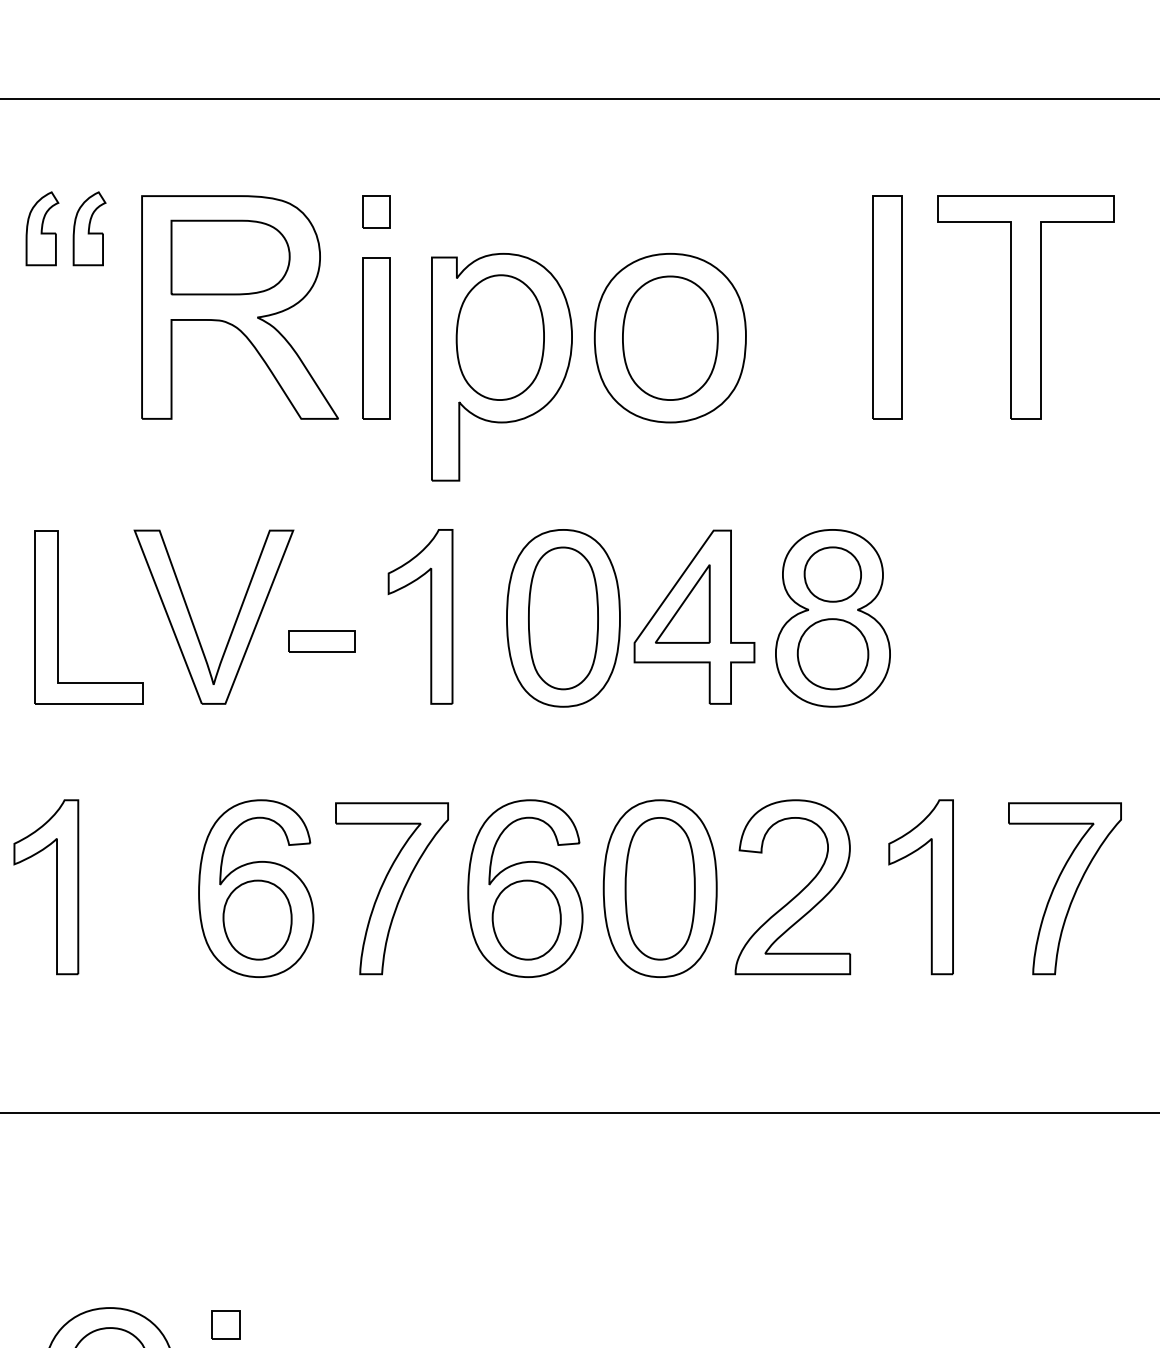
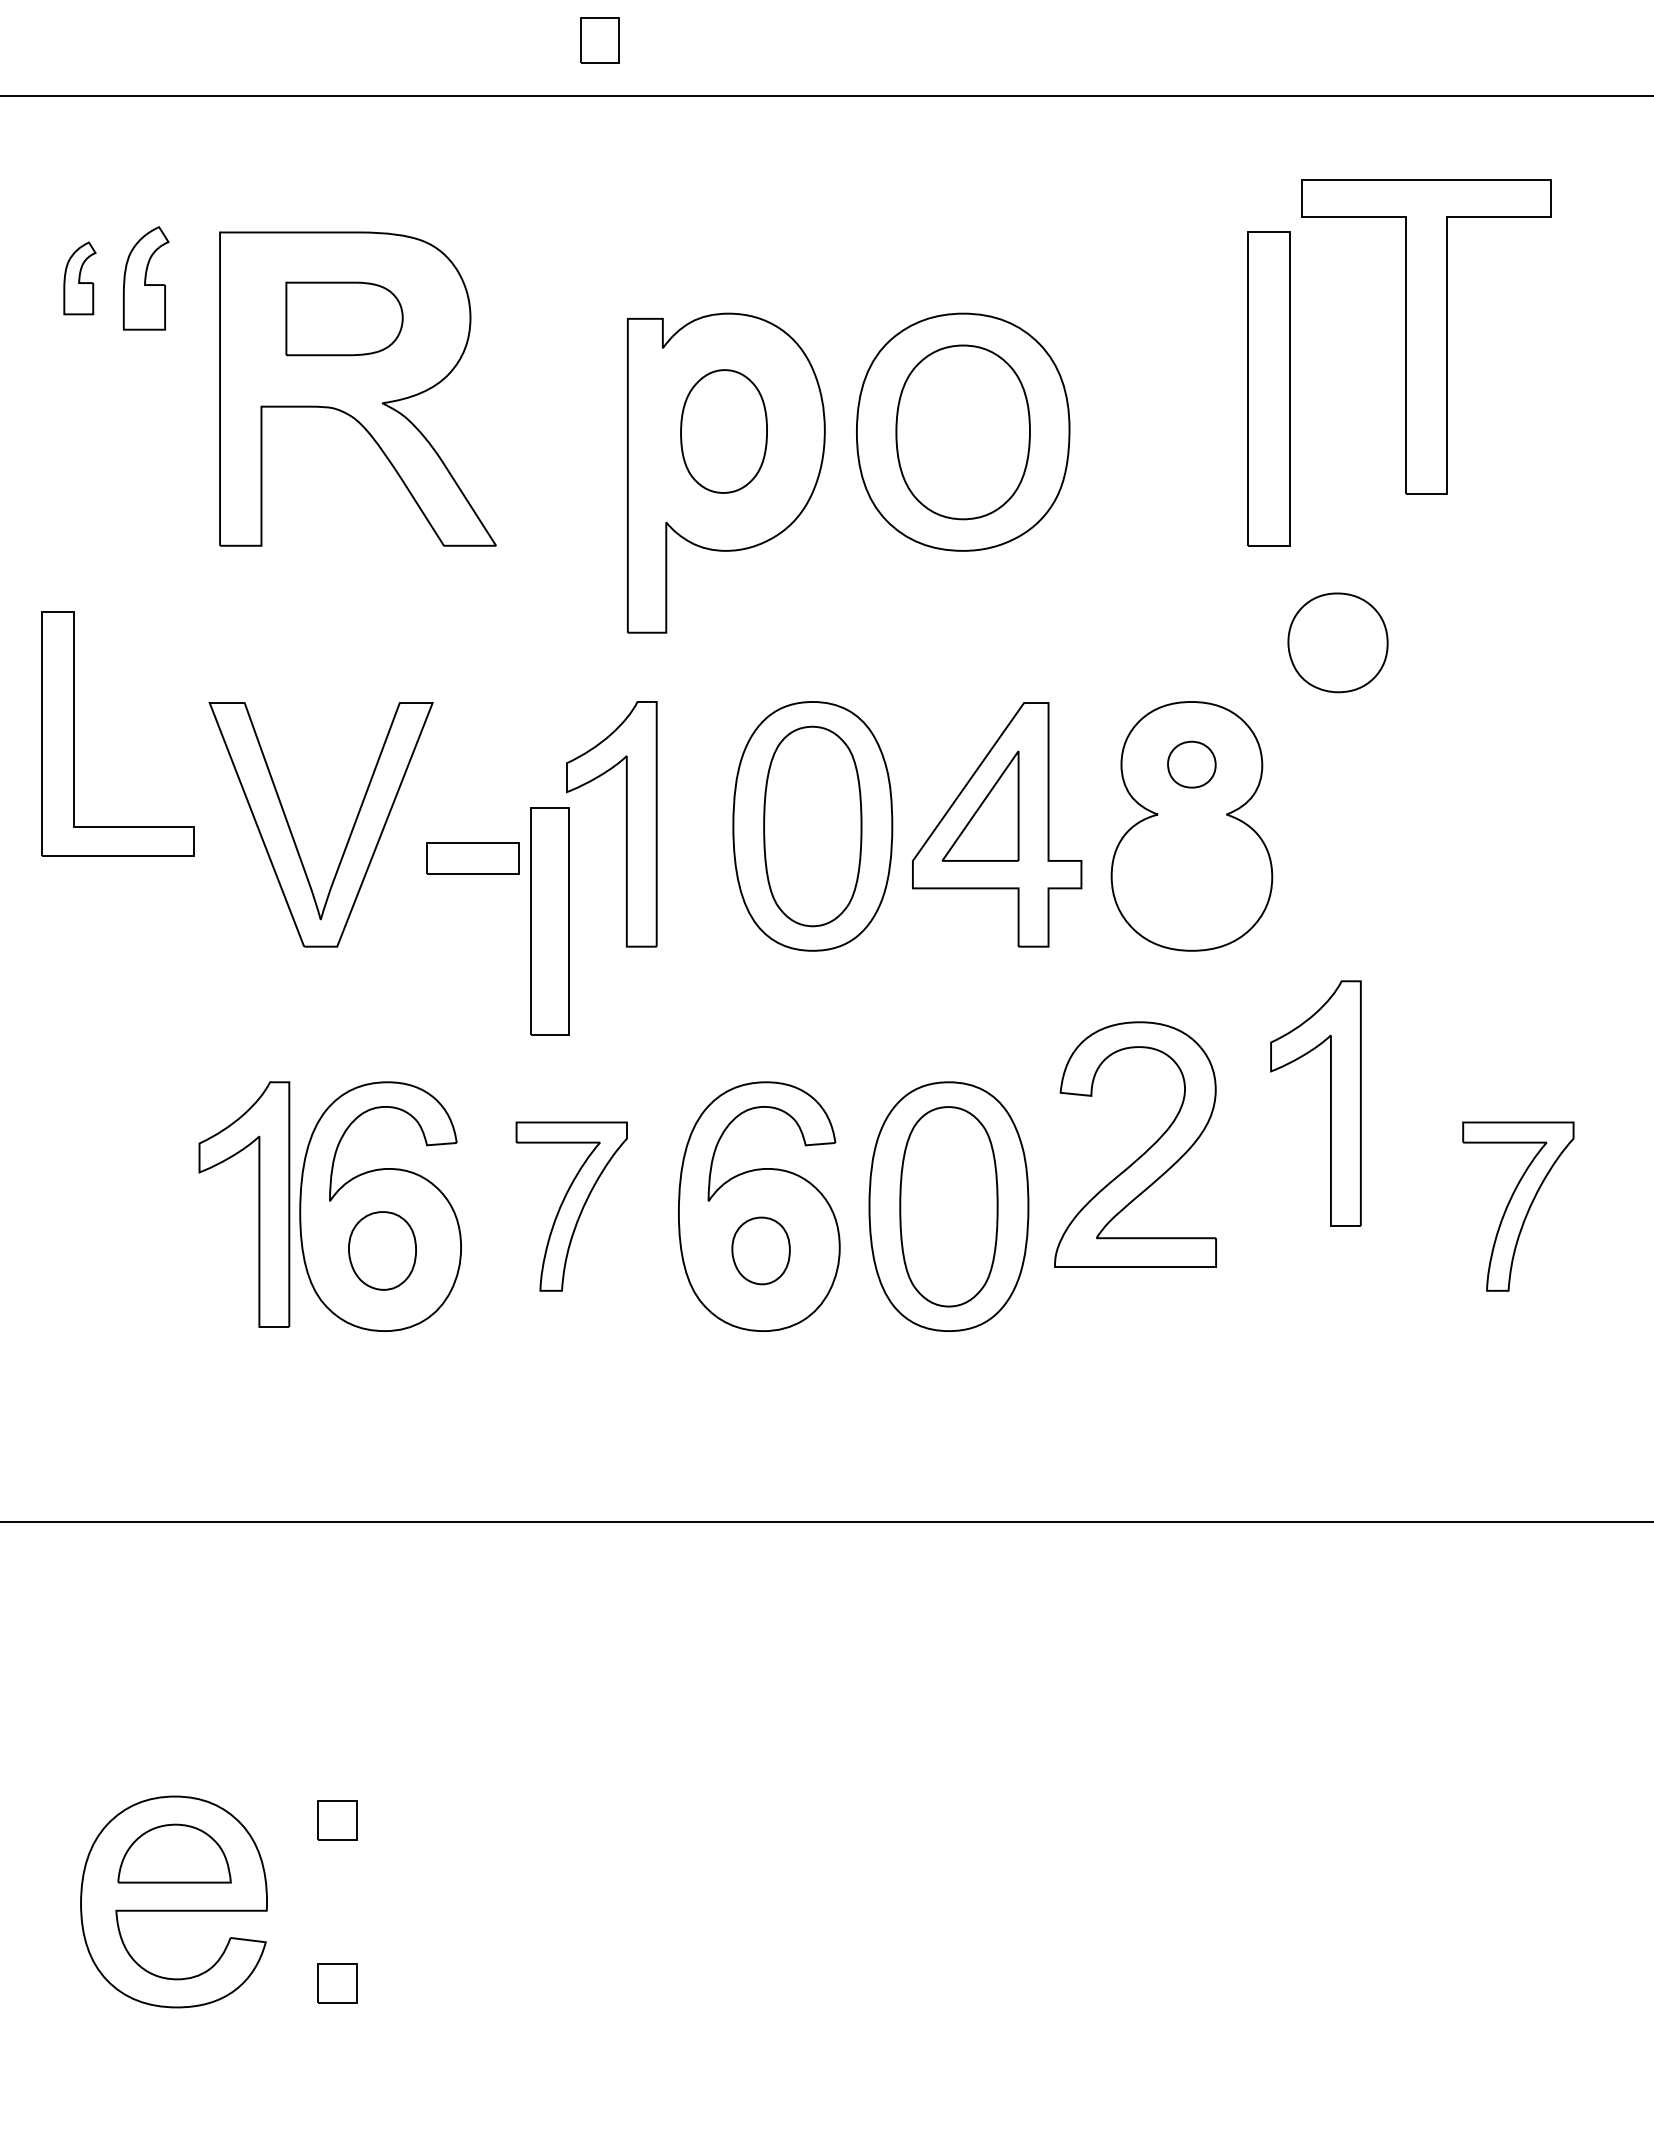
part: (376, 211) -> (599, 40), moved
part: (42, 228) -> (79, 278), size x0.7
part: (230, 257) -> (344, 318), size x0.7
part: (1026, 307) -> (1426, 336), moved
part: (499, 337) -> (723, 431), size x0.7
part: (376, 338) -> (549, 921), moved
part: (832, 574) -> (1191, 764), size x0.6
part: (57, 617) -> (74, 733), moved
part: (832, 653) -> (1337, 642), moved
part: (56, 887) -> (258, 1204), moved
part: (931, 887) -> (1330, 1103), moved
part: (391, 888) -> (571, 1206), size x0.7
part: (1065, 888) -> (1518, 1206), size x0.7
part: (797, 894) -> (1141, 1154), moved
part: (257, 919) -> (382, 1250), size x0.7
part: (526, 919) -> (760, 1250), size x0.6

